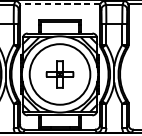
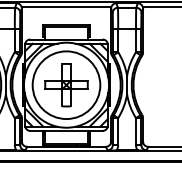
line: (60, 4) -> (66, 7), dashed -> solid
part: (60, 74) -> (66, 85), size x1.43

